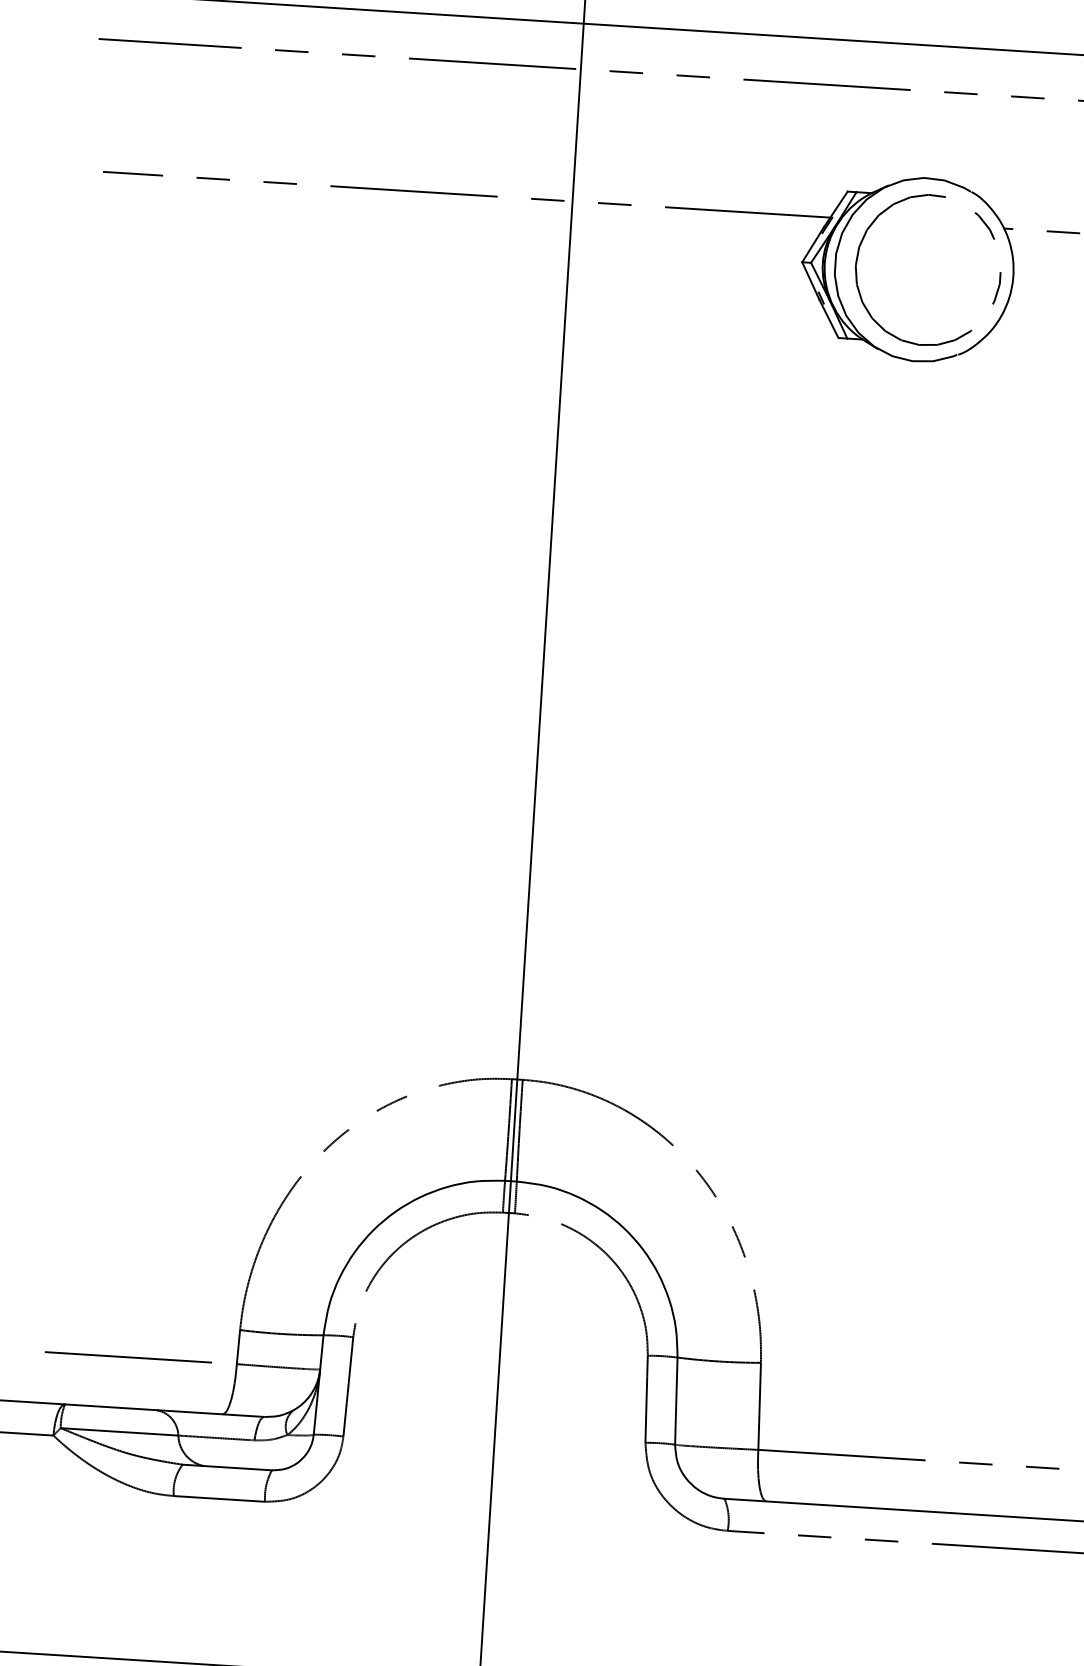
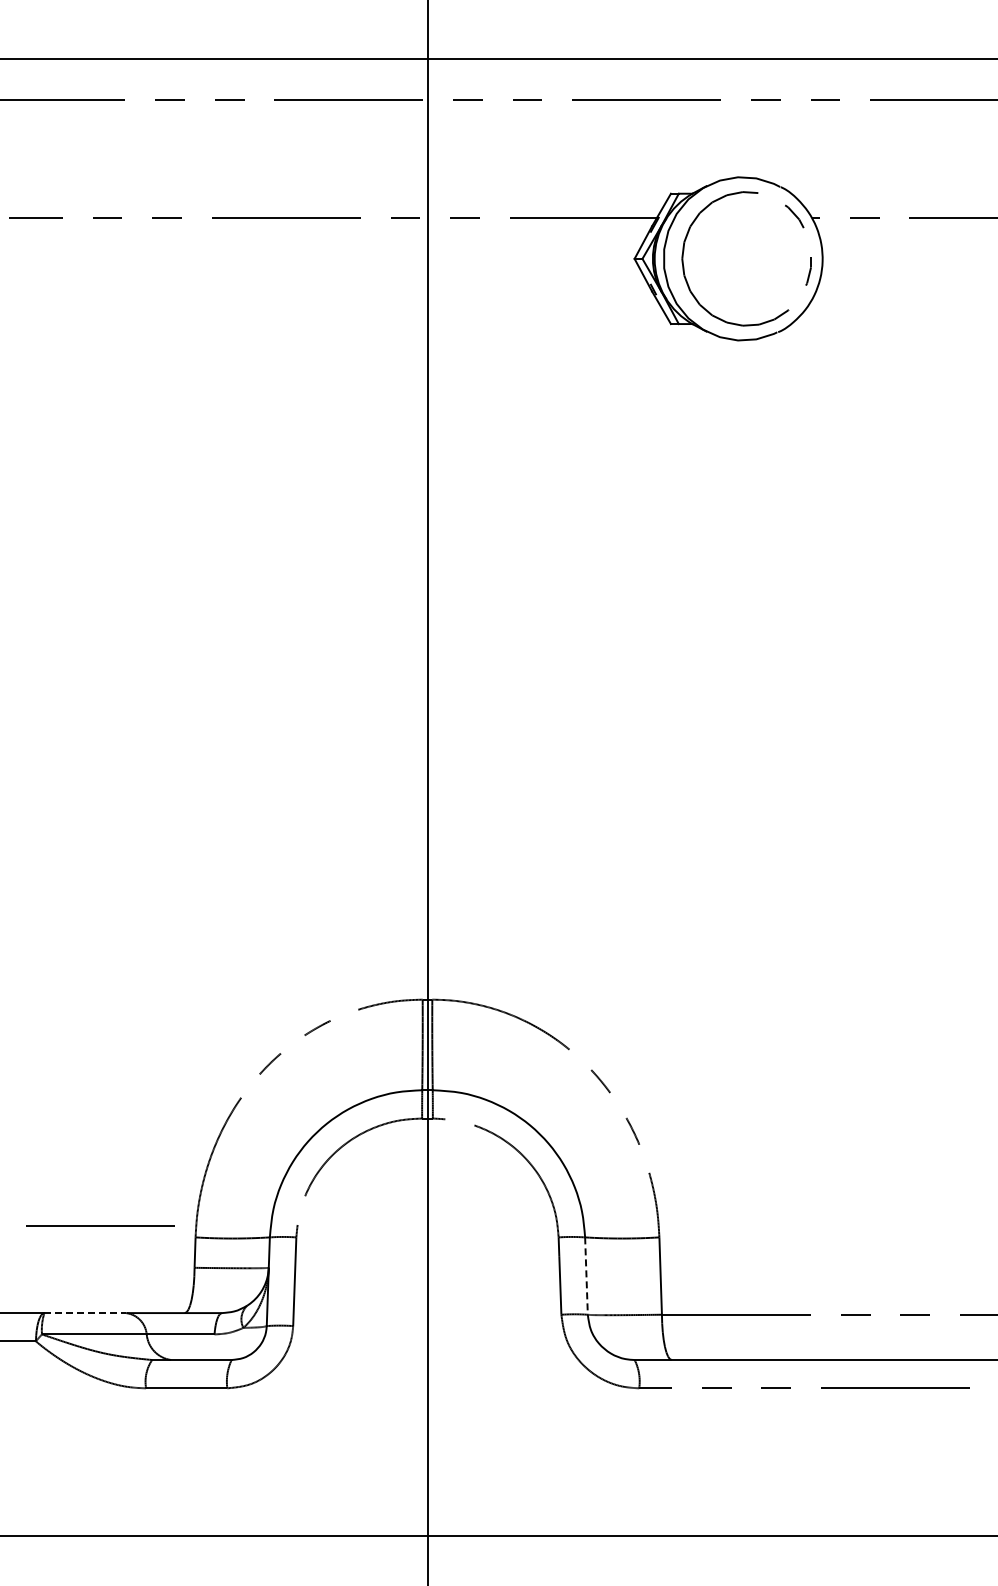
line: (128, 1357) -> (100, 1225), moved
line: (676, 1401) -> (586, 1276), solid -> dashed
line: (111, 1407) -> (85, 1313), solid -> dashed

